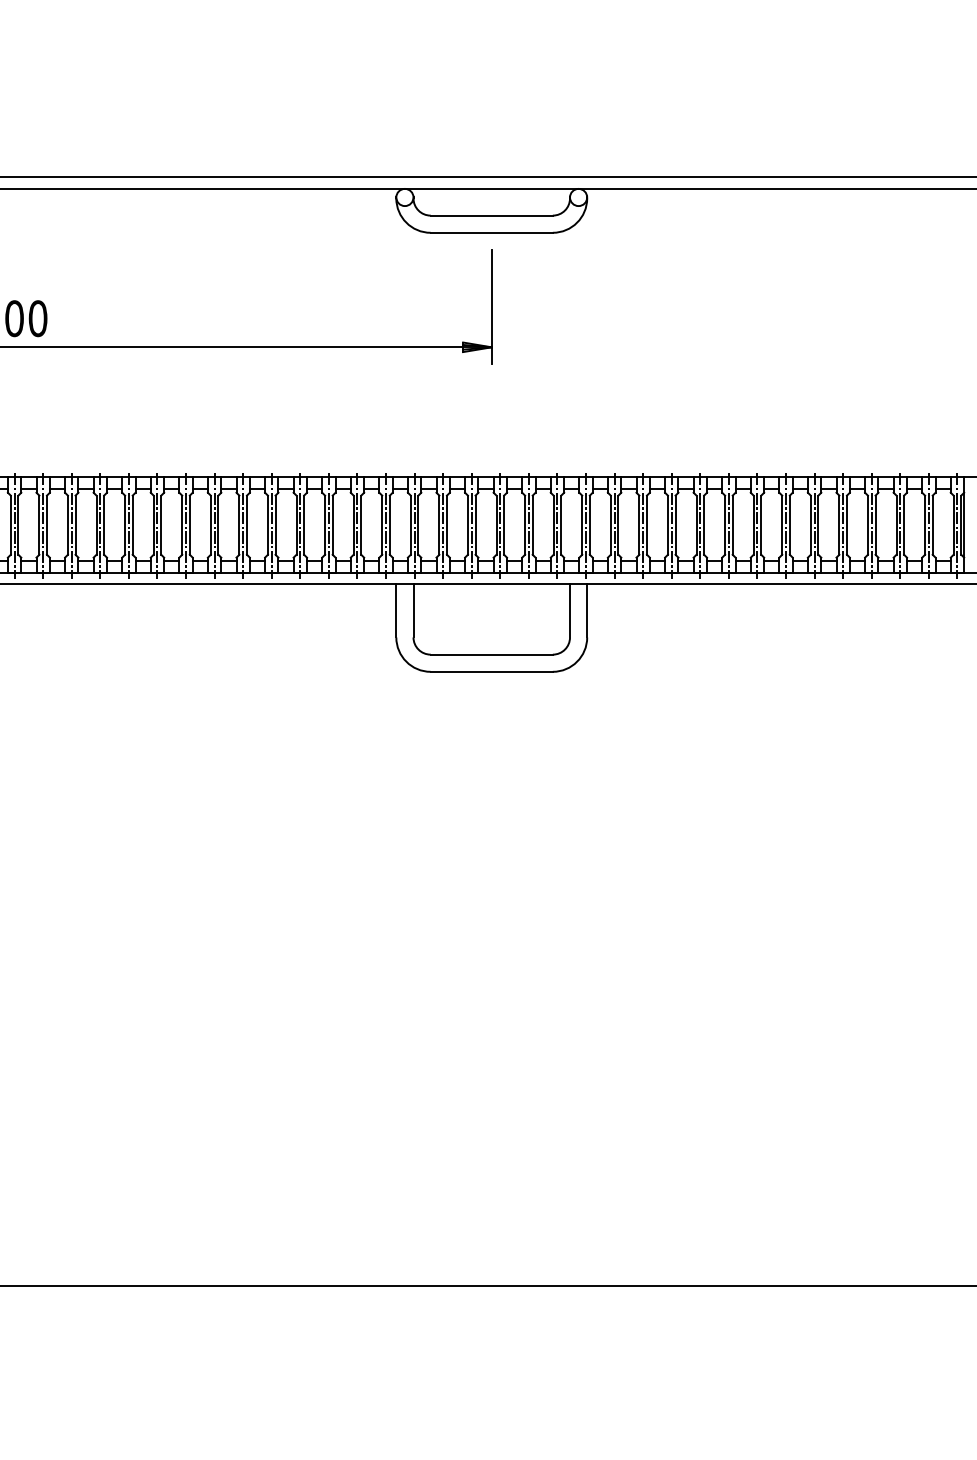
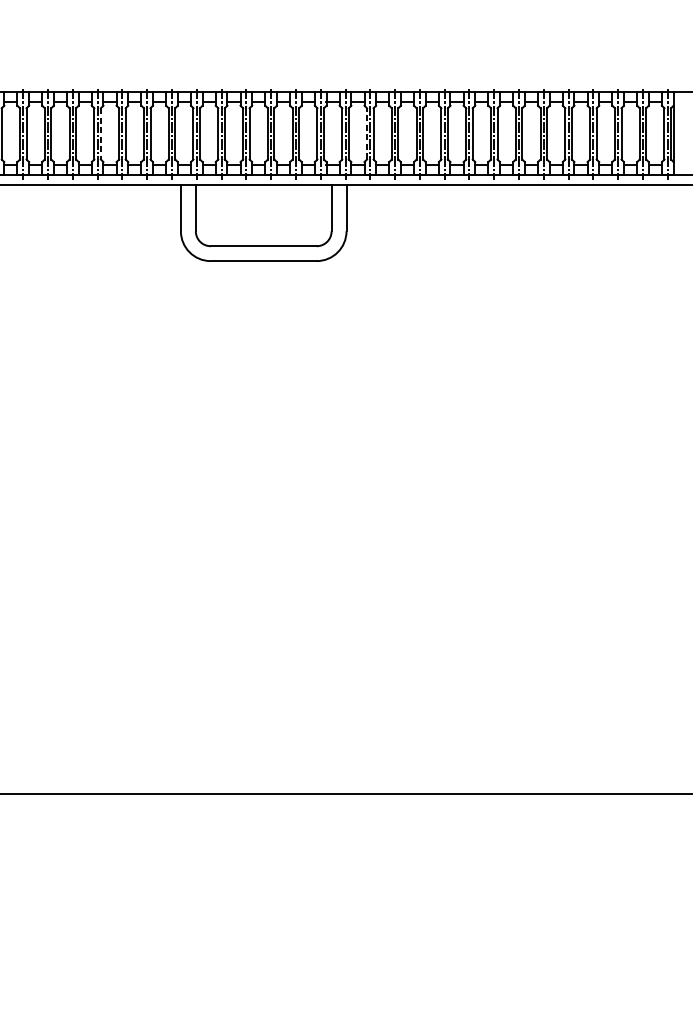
line: (304, 525) -> (101, 134), solid -> dashed
line: (610, 525) -> (366, 134), solid -> dashed

